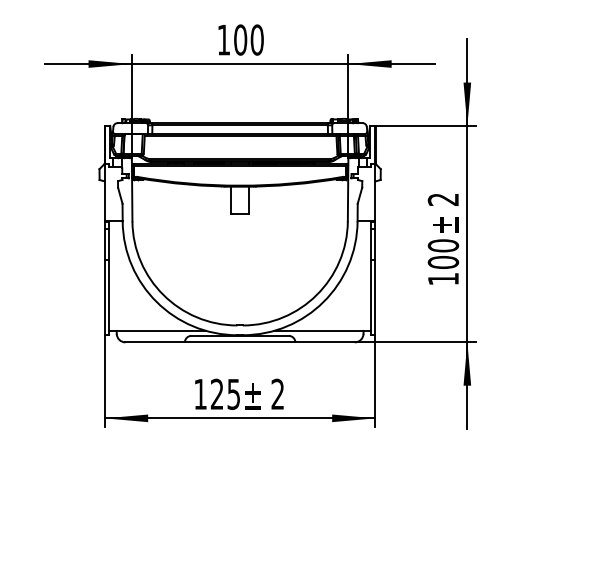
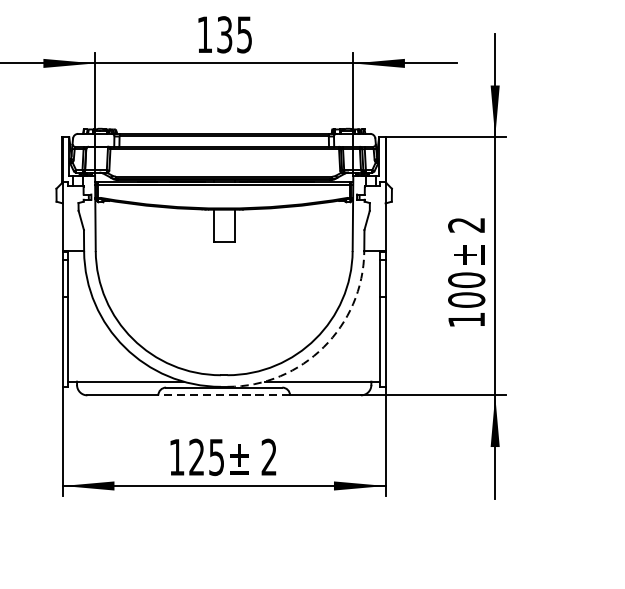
text: (248, 39) -> (234, 34), 100 -> 135
arc: (323, 301) -> (323, 346), solid -> dashed
line: (239, 342) -> (223, 395), solid -> dashed

